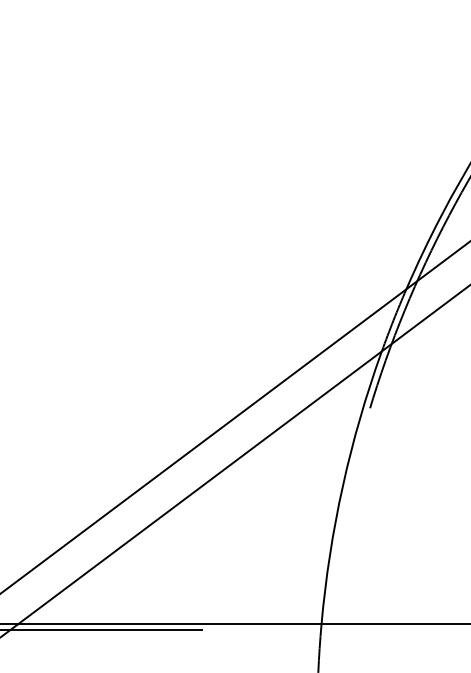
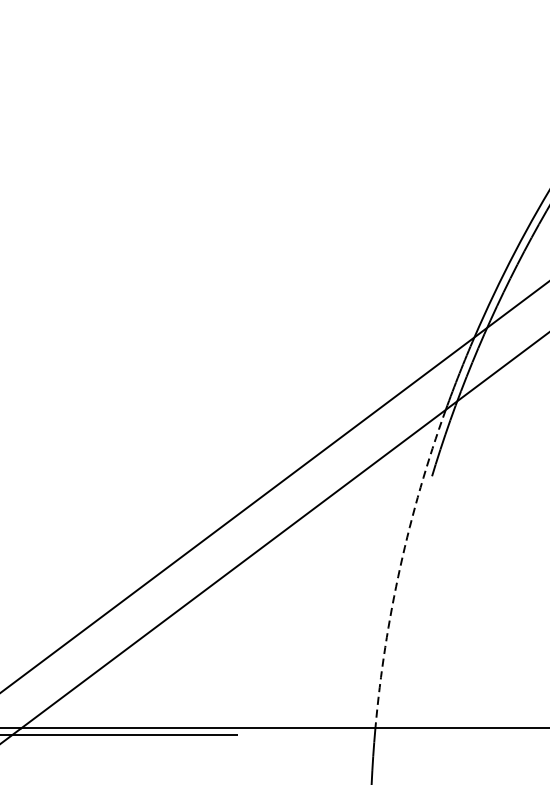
arc: (342, 485) -> (399, 566), solid -> dashed

